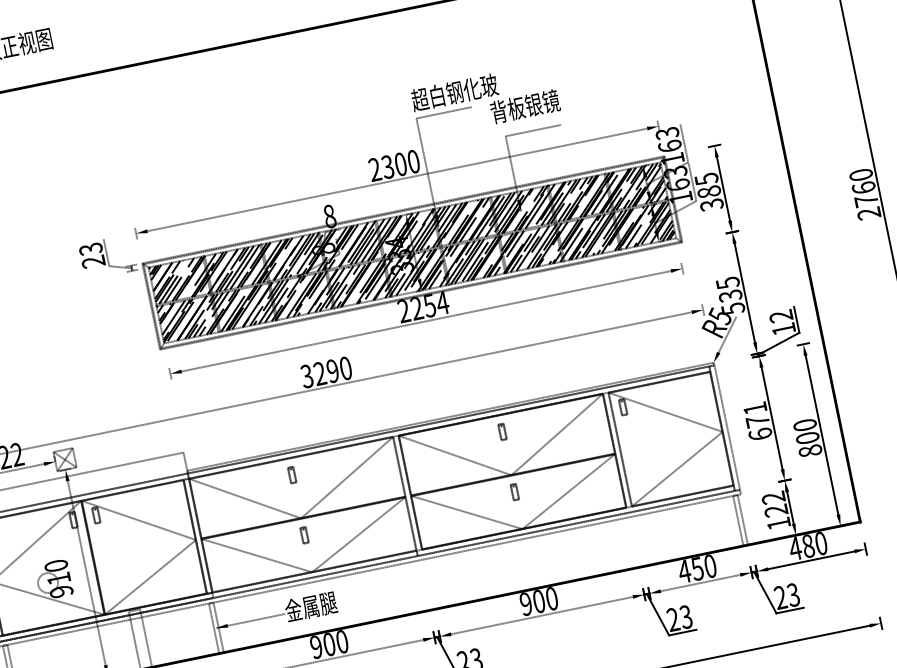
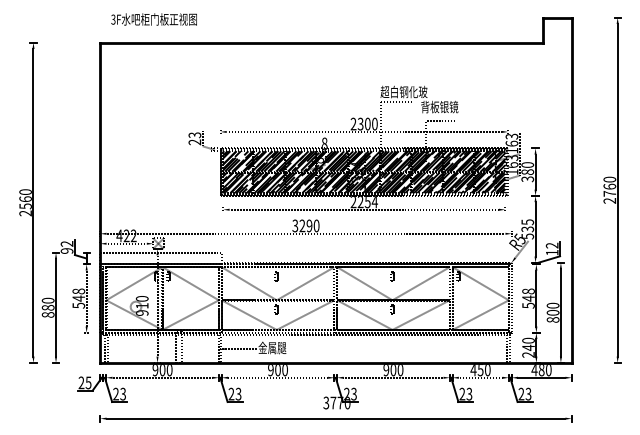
text: (705, 178) -> (527, 164), 385 -> 380
text: (757, 421) -> (528, 298), 671 -> 548
text: (776, 510) -> (528, 347), 122 -> 240

